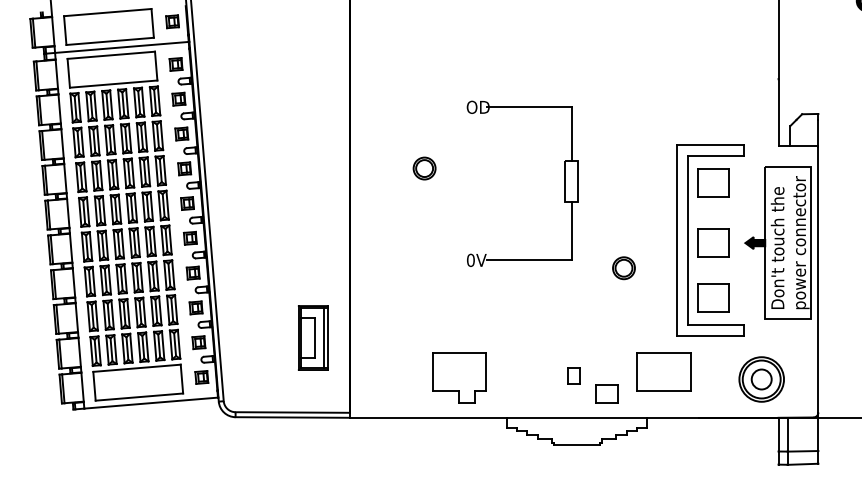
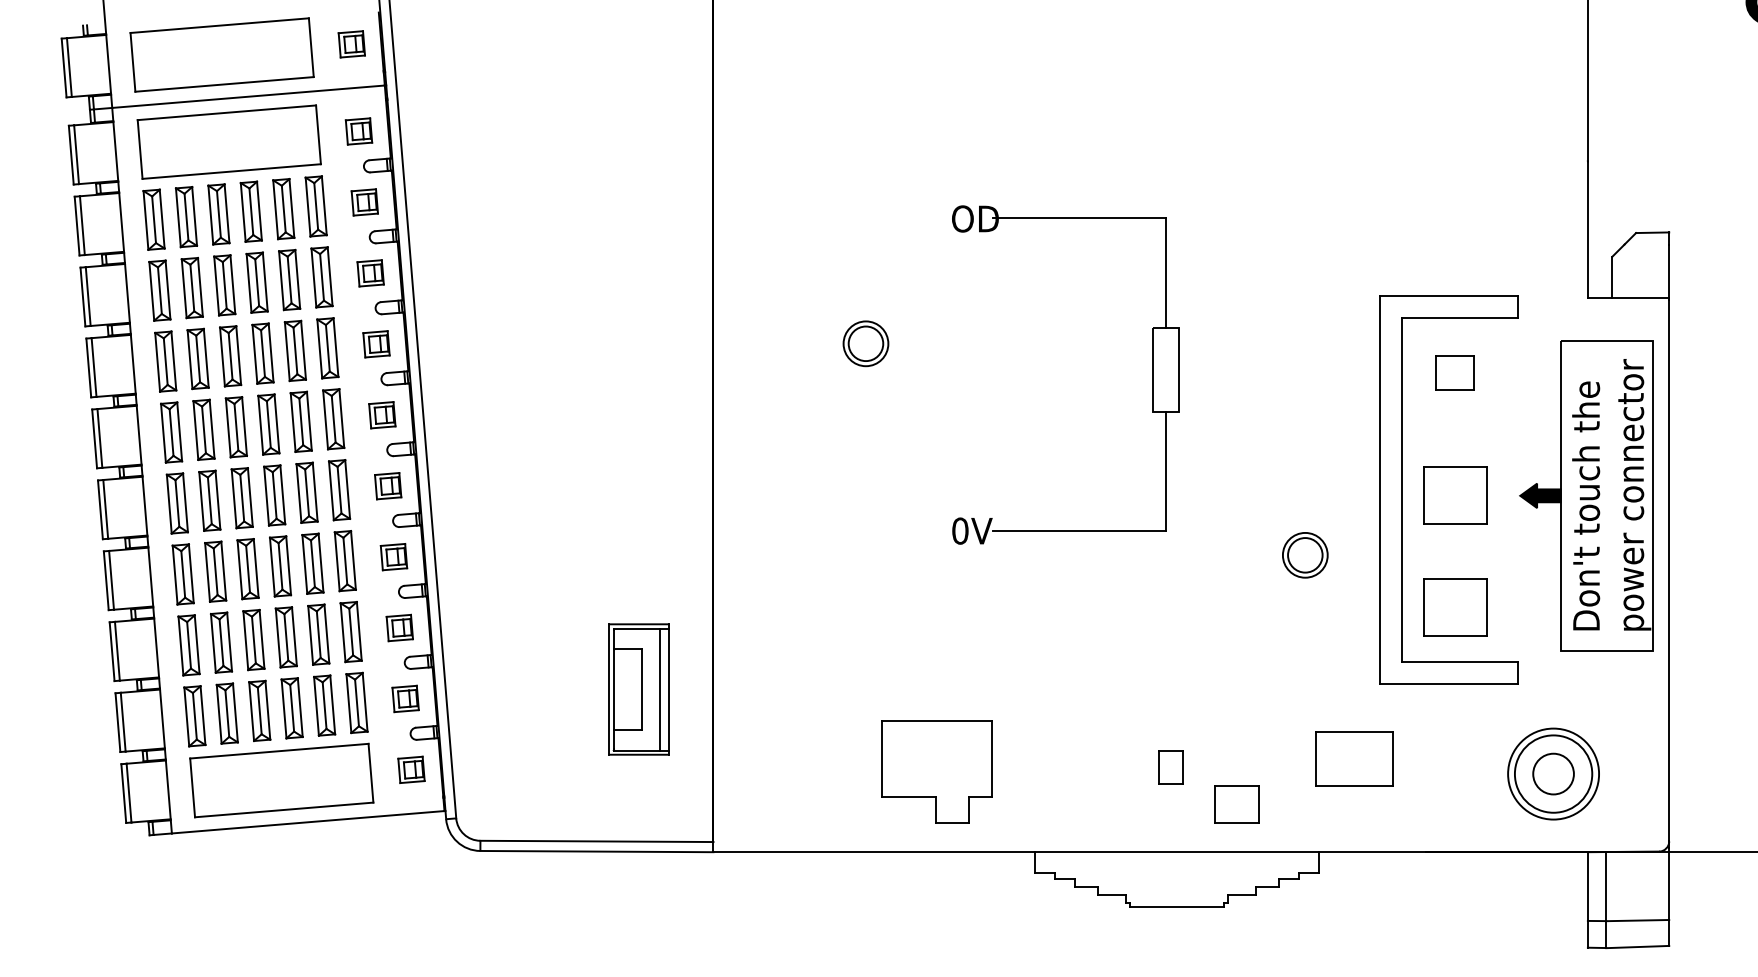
part: (713, 182) -> (1455, 372), size x0.6
part: (623, 268) -> (1304, 555), moved
part: (663, 371) -> (1353, 757), size x0.7

